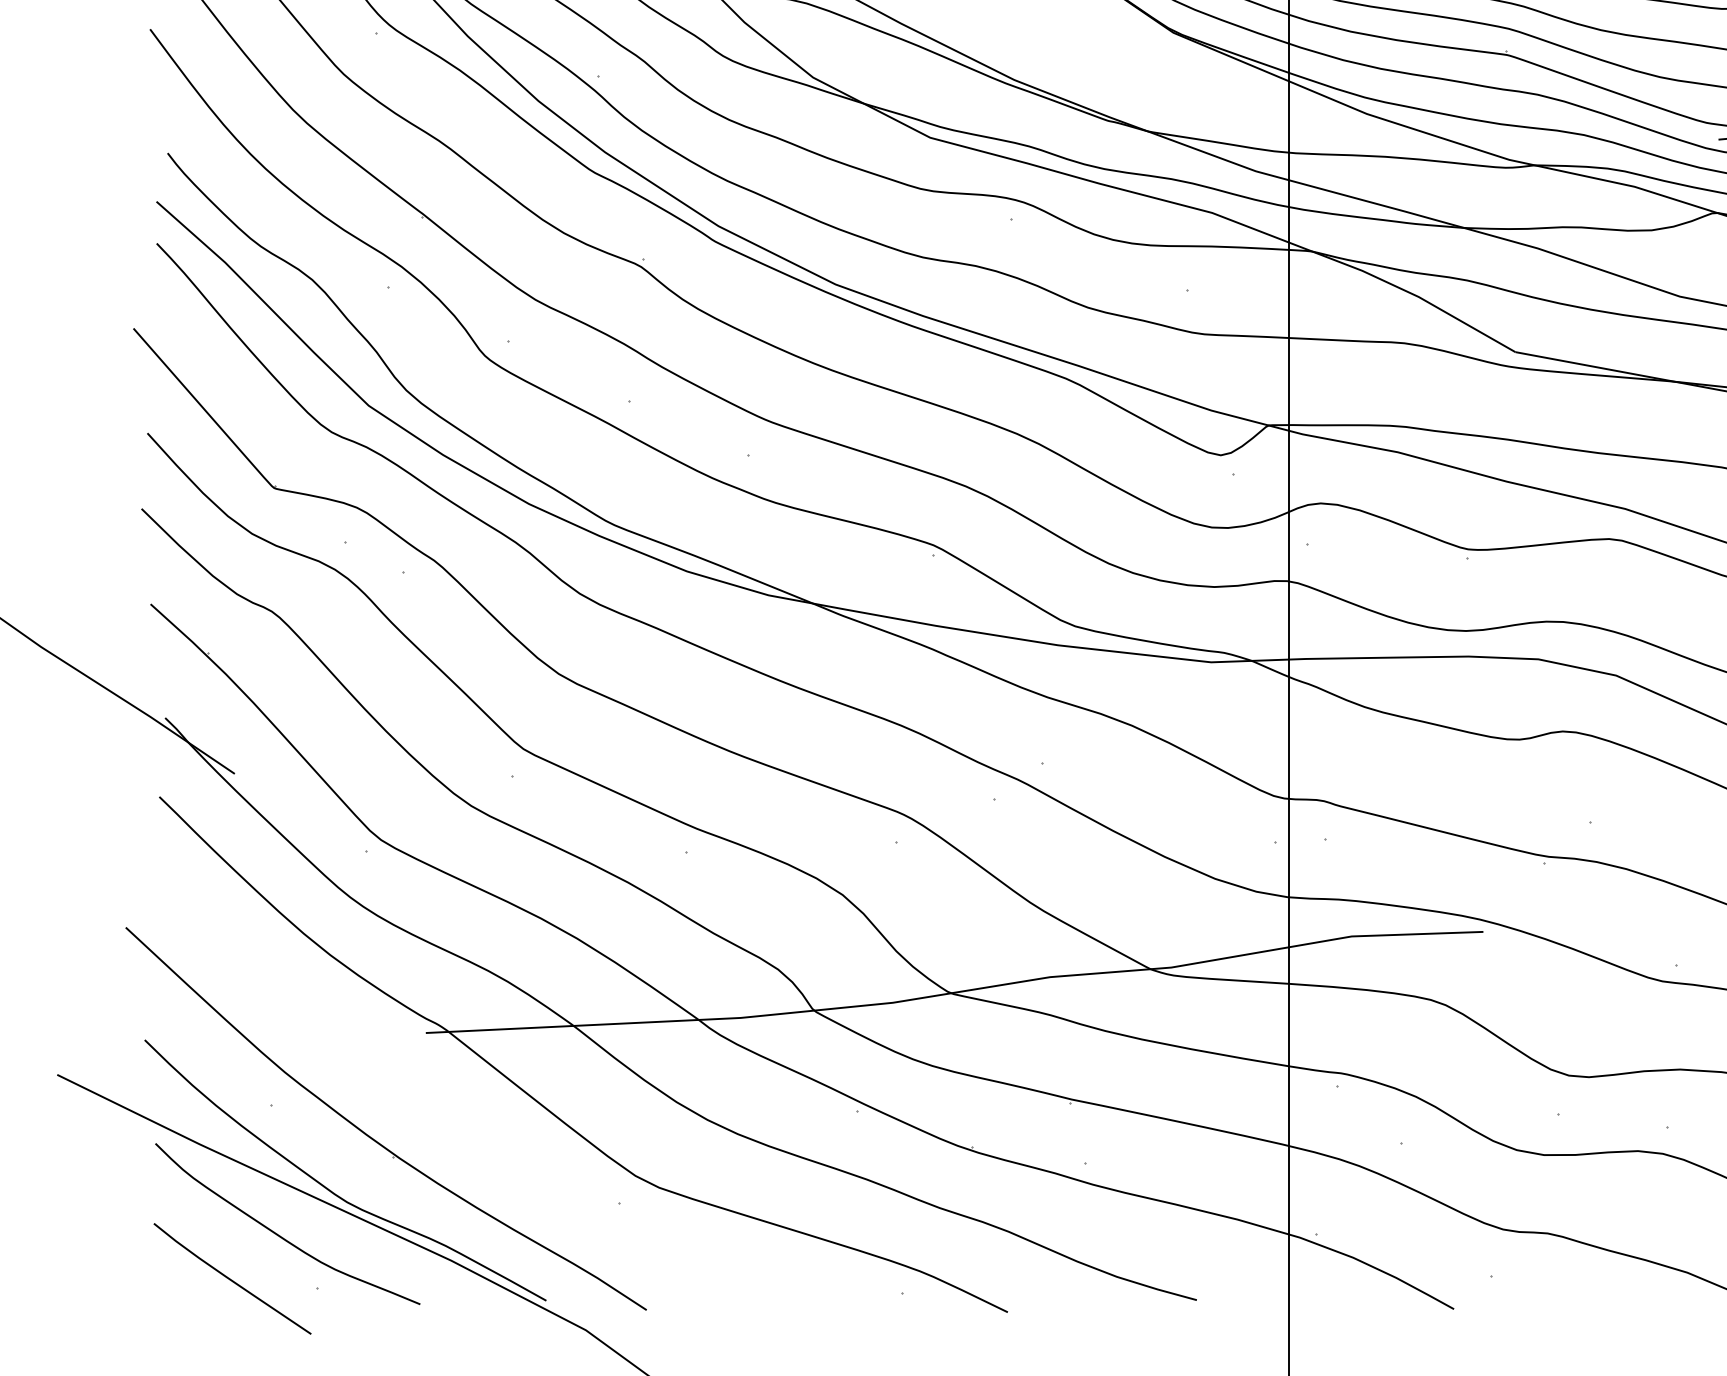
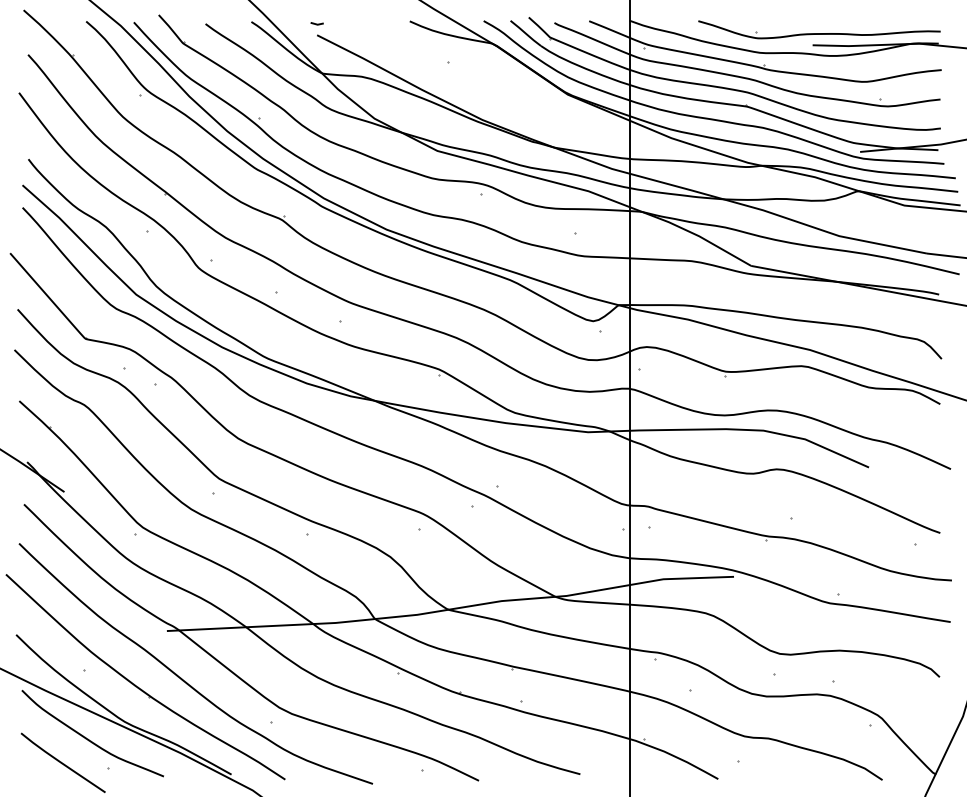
curve: (453, 1119) -> (181, 677), added

